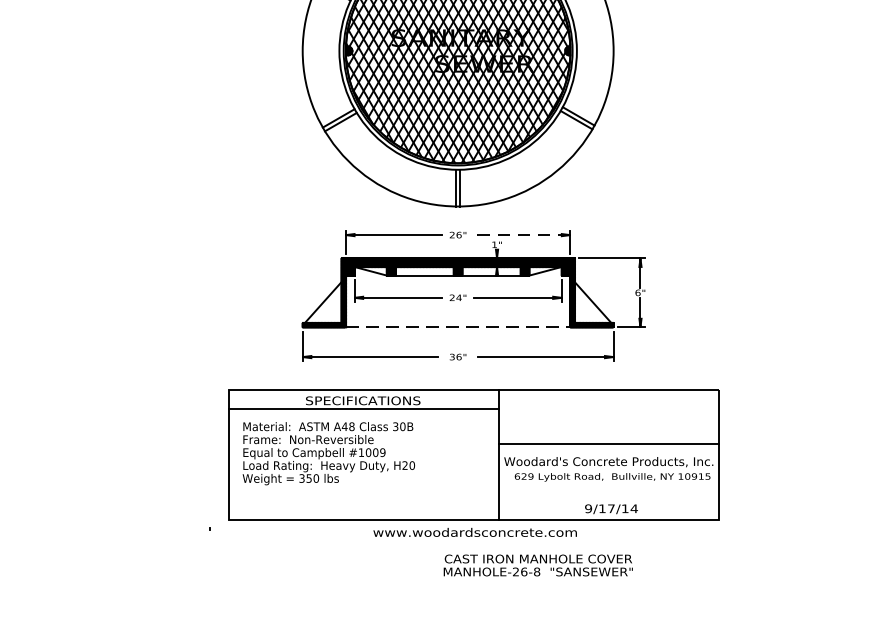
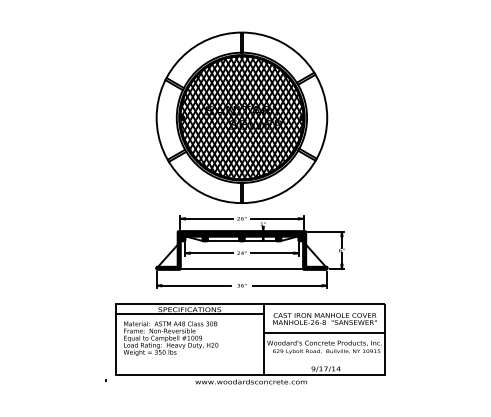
line: (521, 234) -> (276, 218), dashed -> solid
line: (457, 327) -> (241, 269), dashed -> solid
text: (537, 564) -> (324, 318), moved

